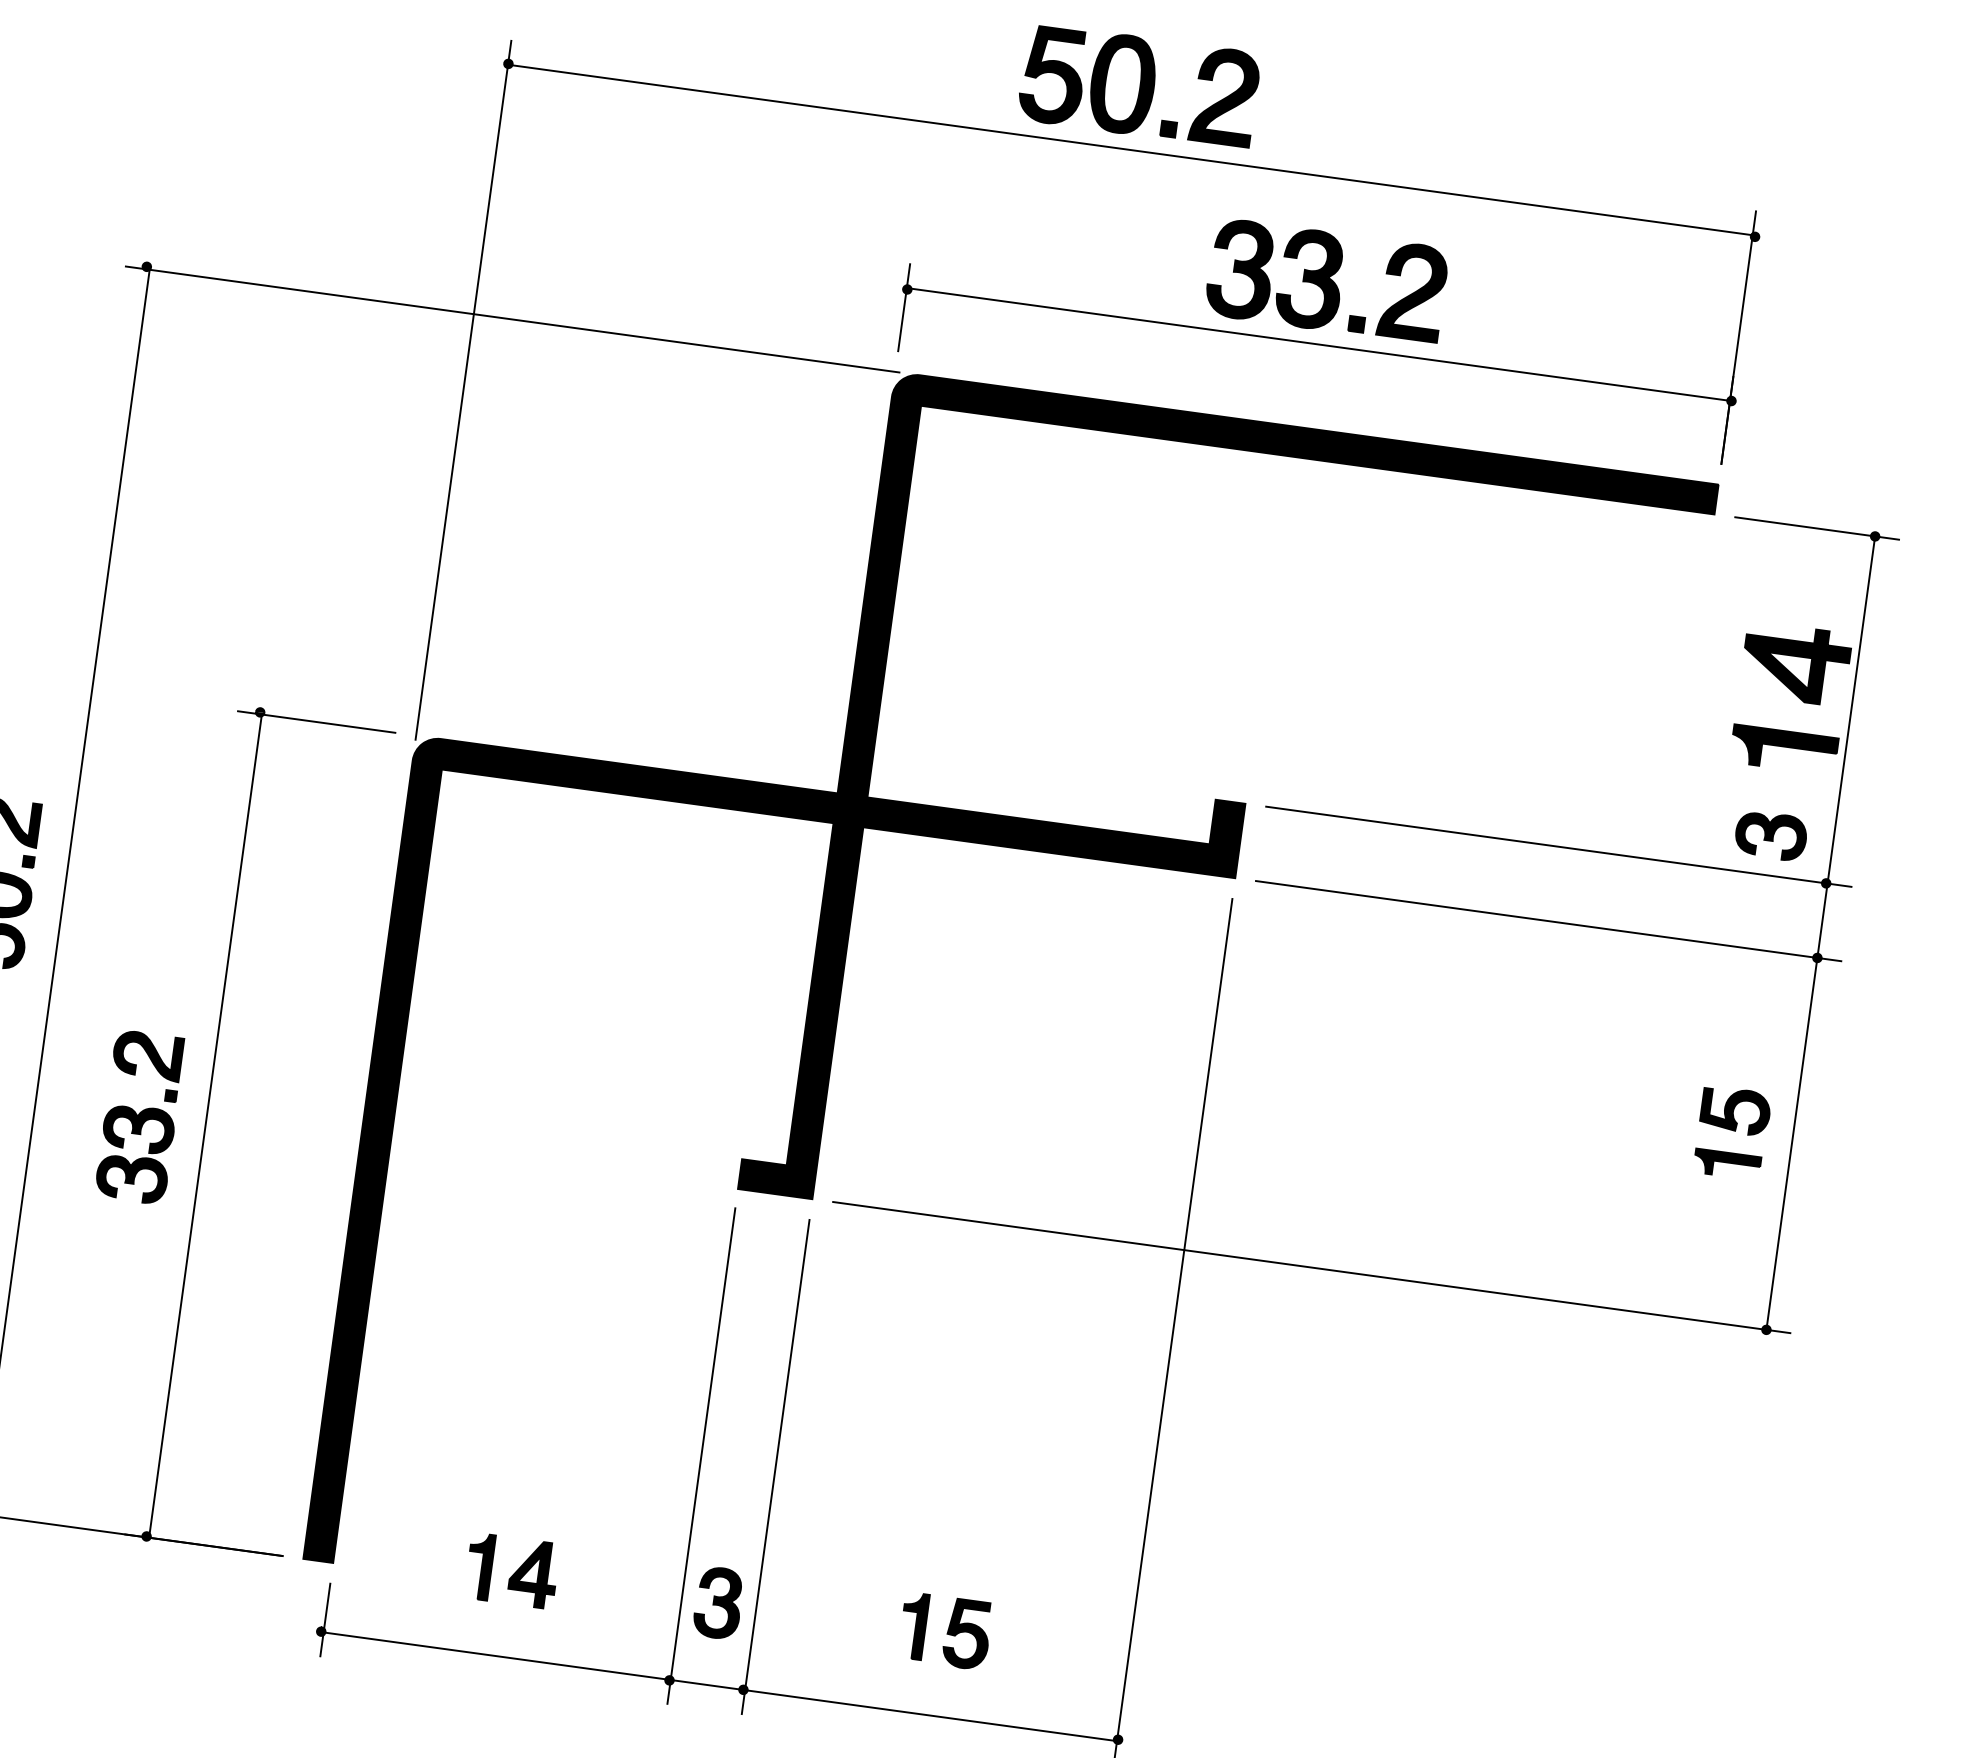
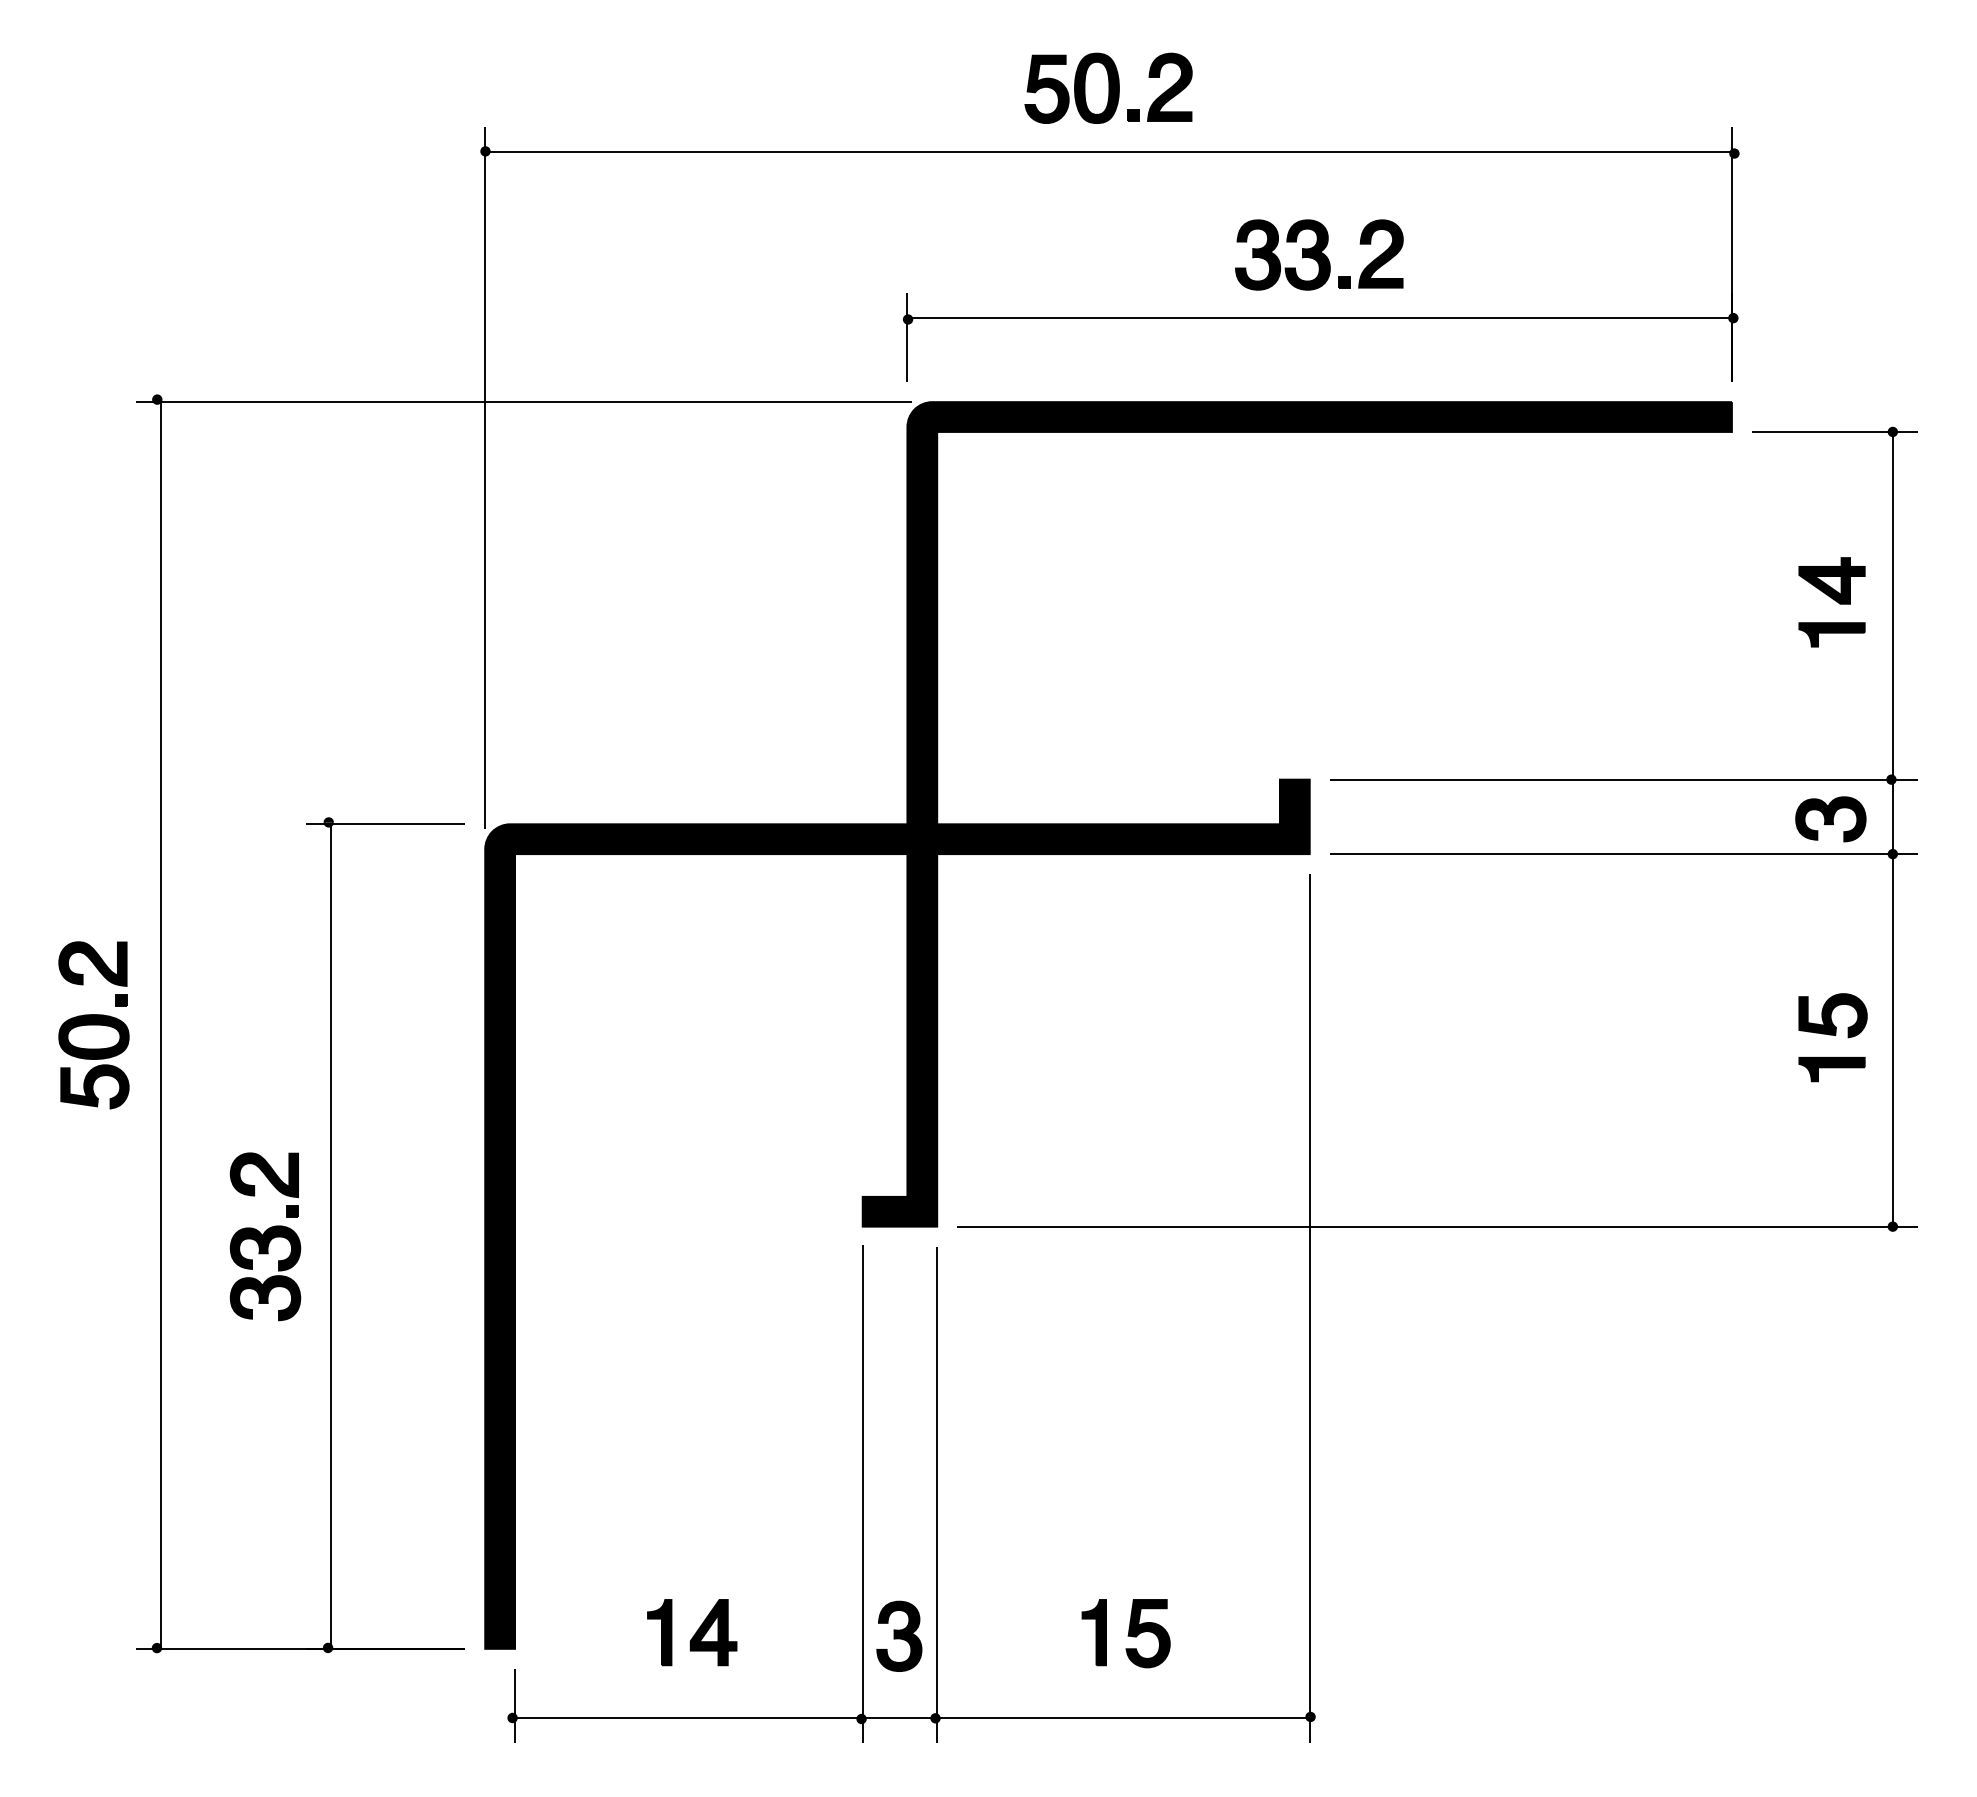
part: (1139, 85) -> (1108, 87), size x0.71
part: (1326, 280) -> (1319, 254), size x0.71
part: (1790, 698) -> (1831, 602), size x0.62
part: (1770, 835) -> (1830, 819), moved

